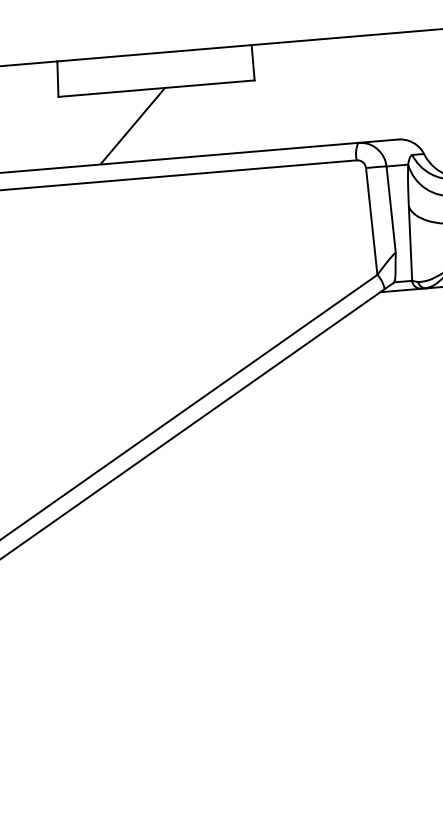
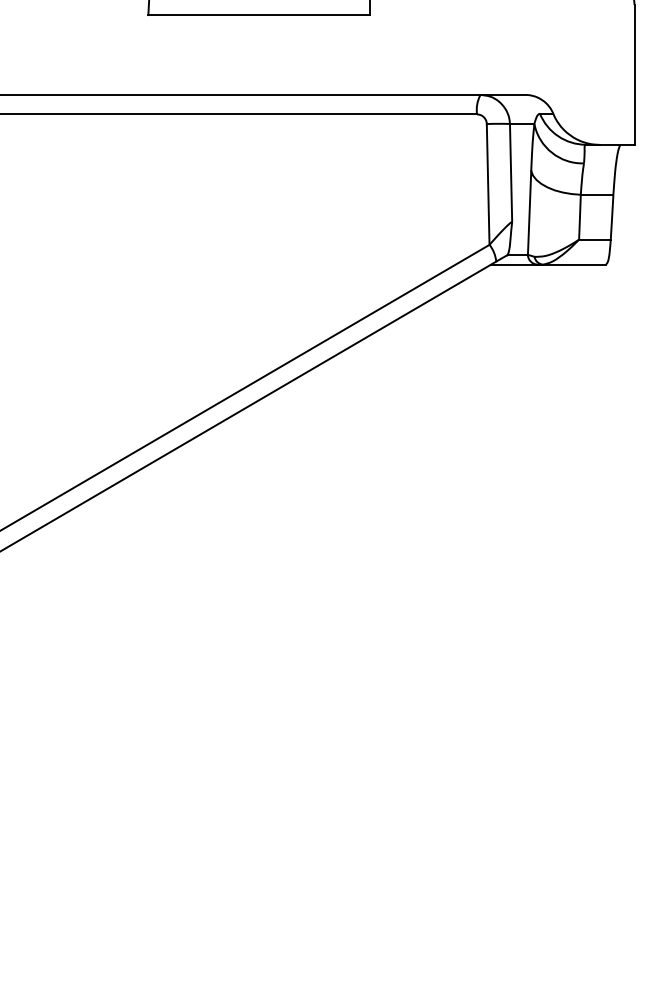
hatch: (132, 125) -> (228, 54), removed

